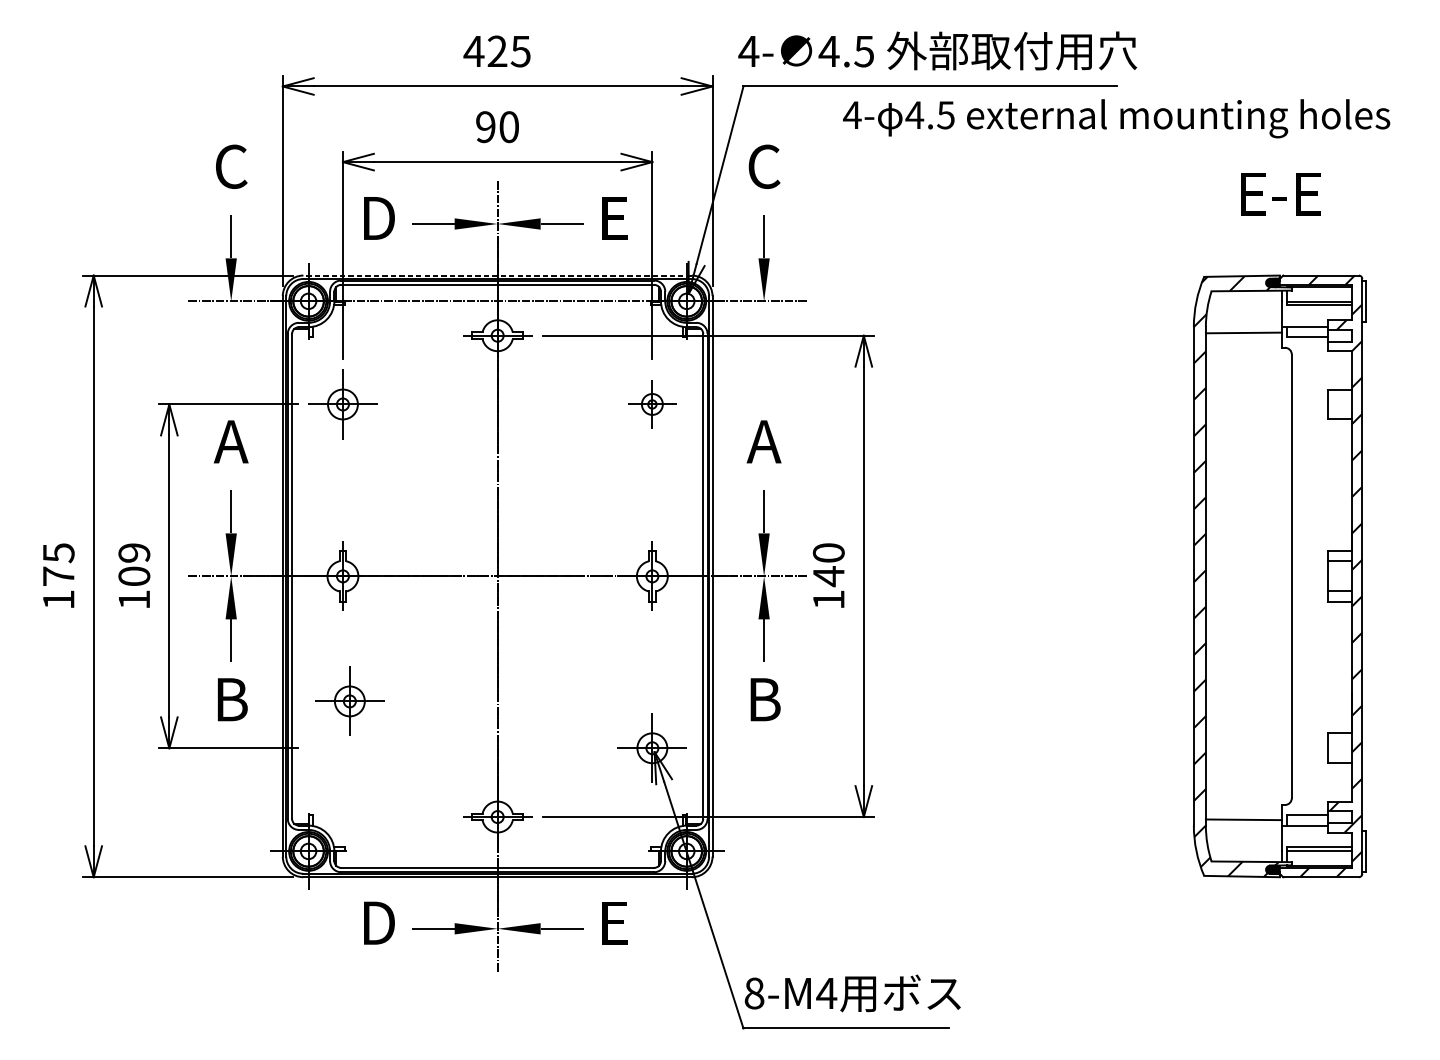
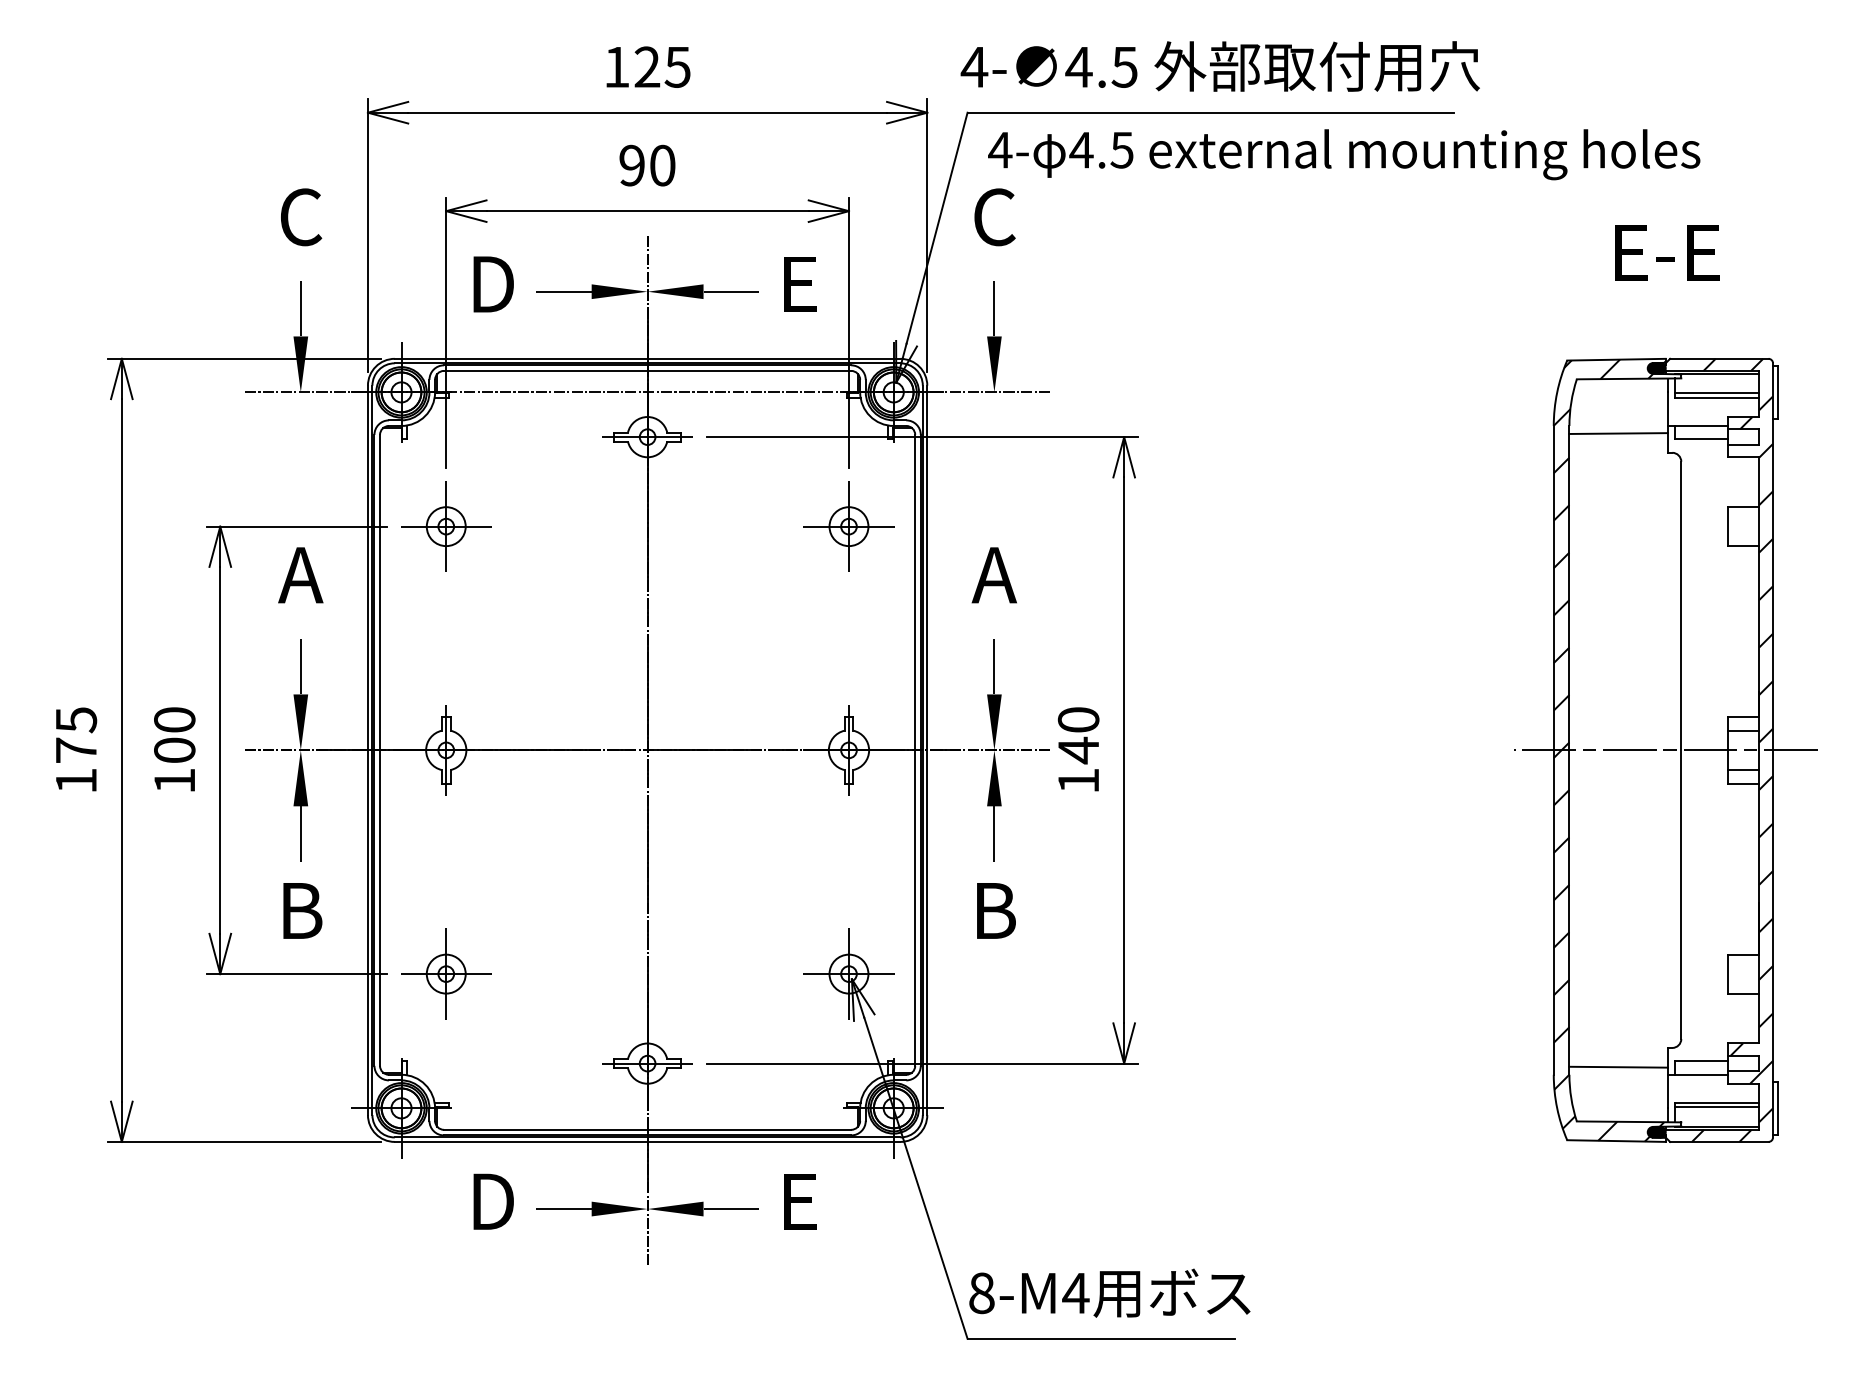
text: (473, 51) -> (616, 67), 425 -> 125
text: (1116, 118) -> (1344, 154), moved
line: (497, 275) -> (647, 358), dashed -> solid
part: (652, 404) -> (848, 526), size x1.43
text: (134, 552) -> (174, 719), 109 -> 100
line: (1279, 576) -> (1665, 750), added
part: (350, 700) -> (446, 973), moved

